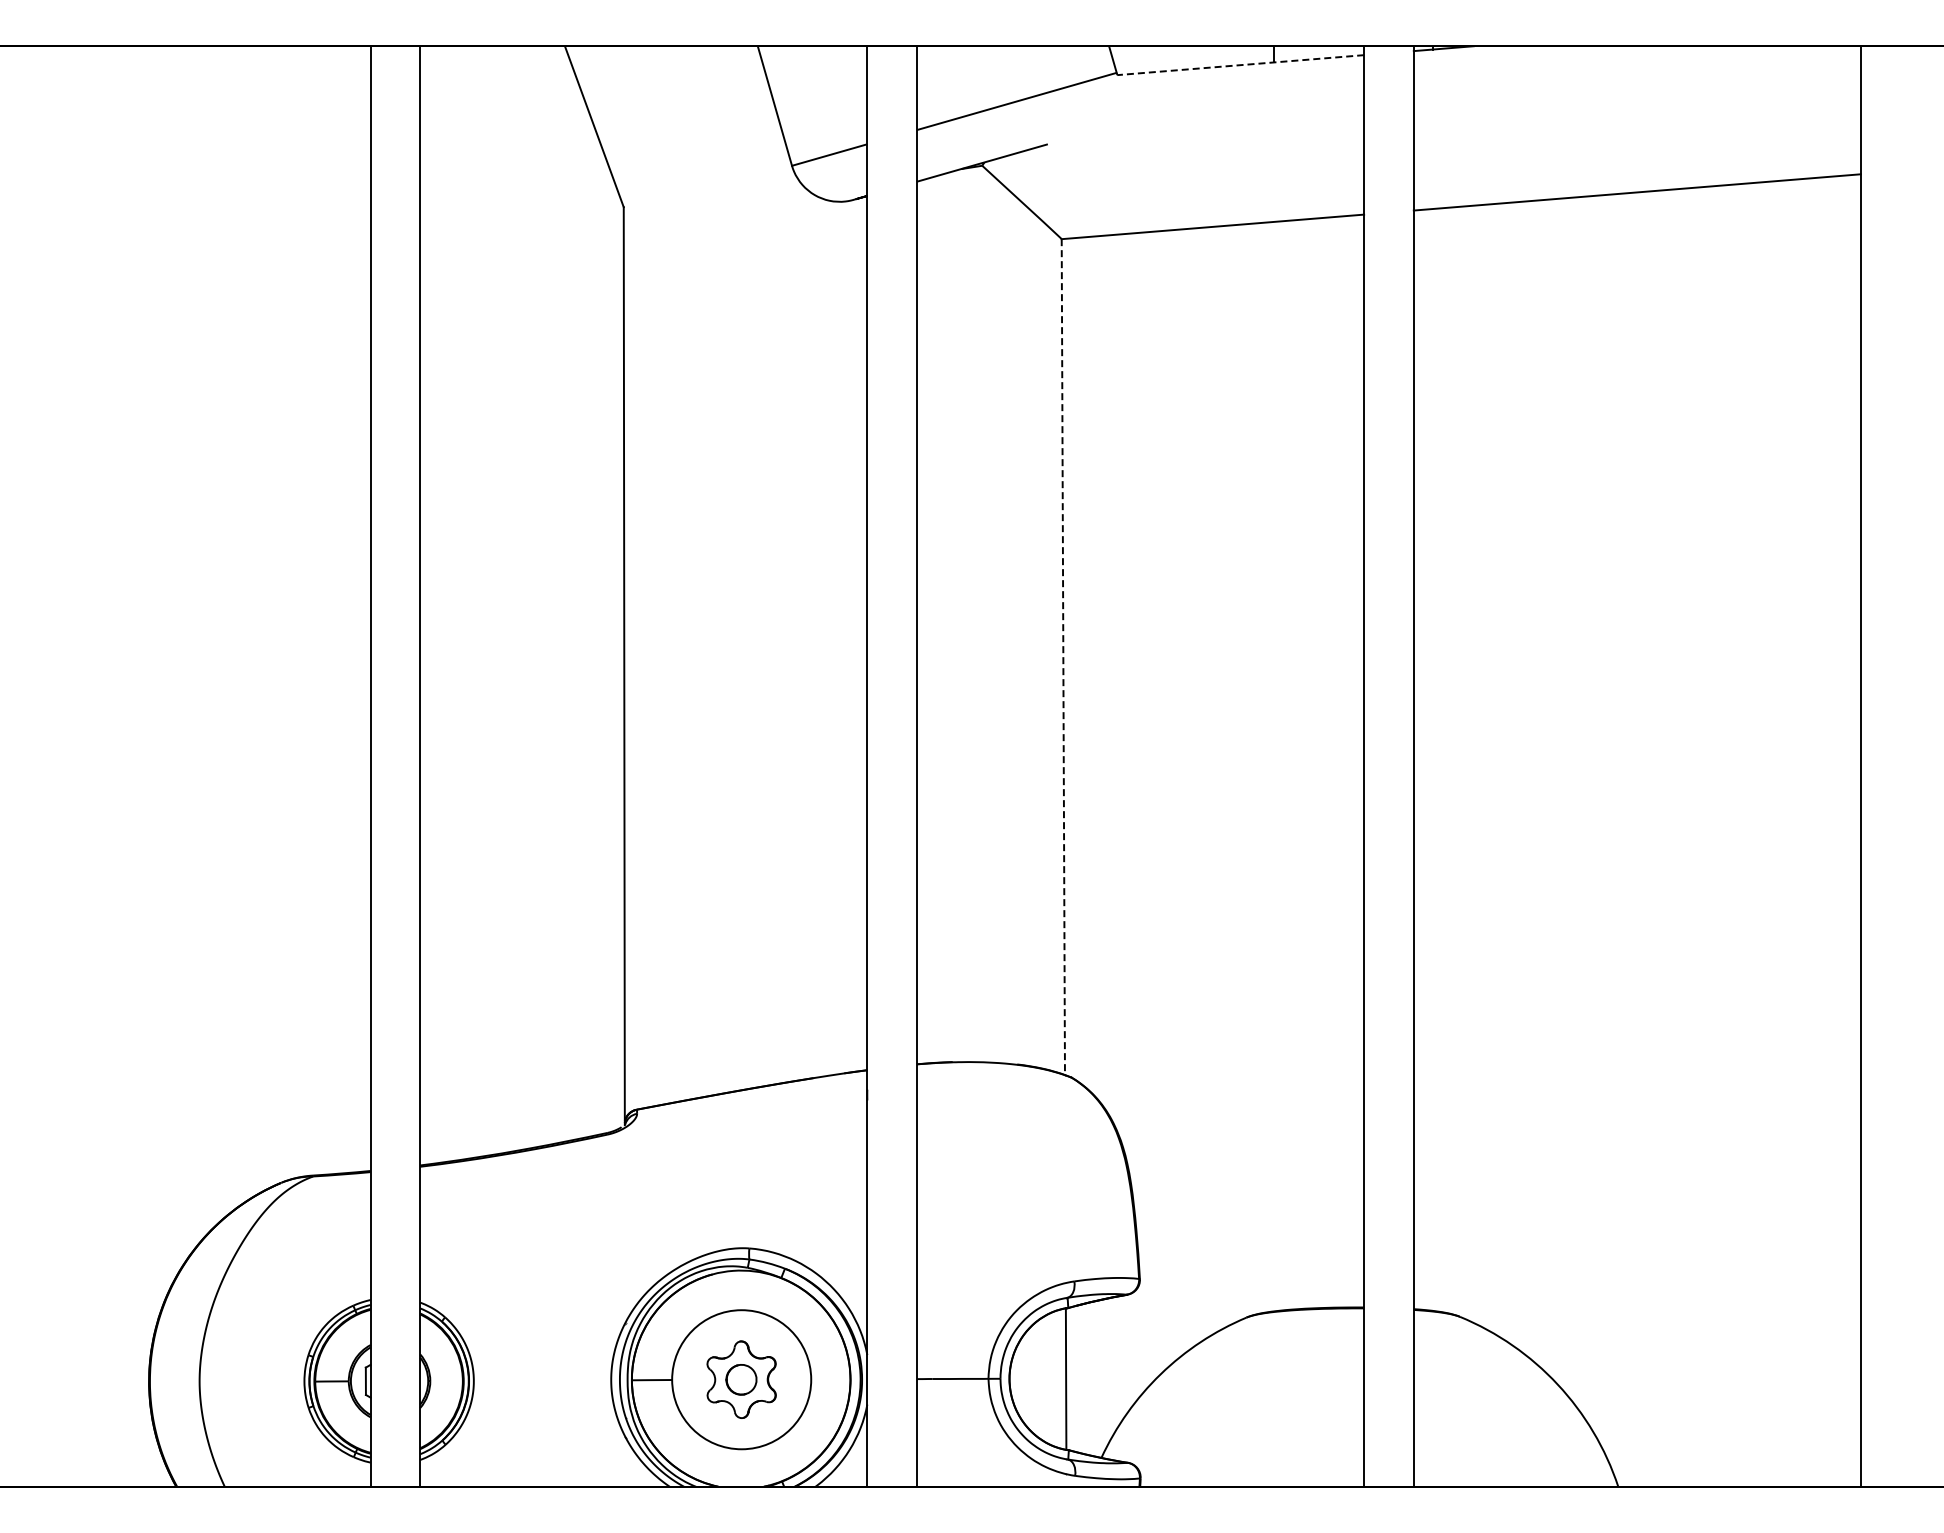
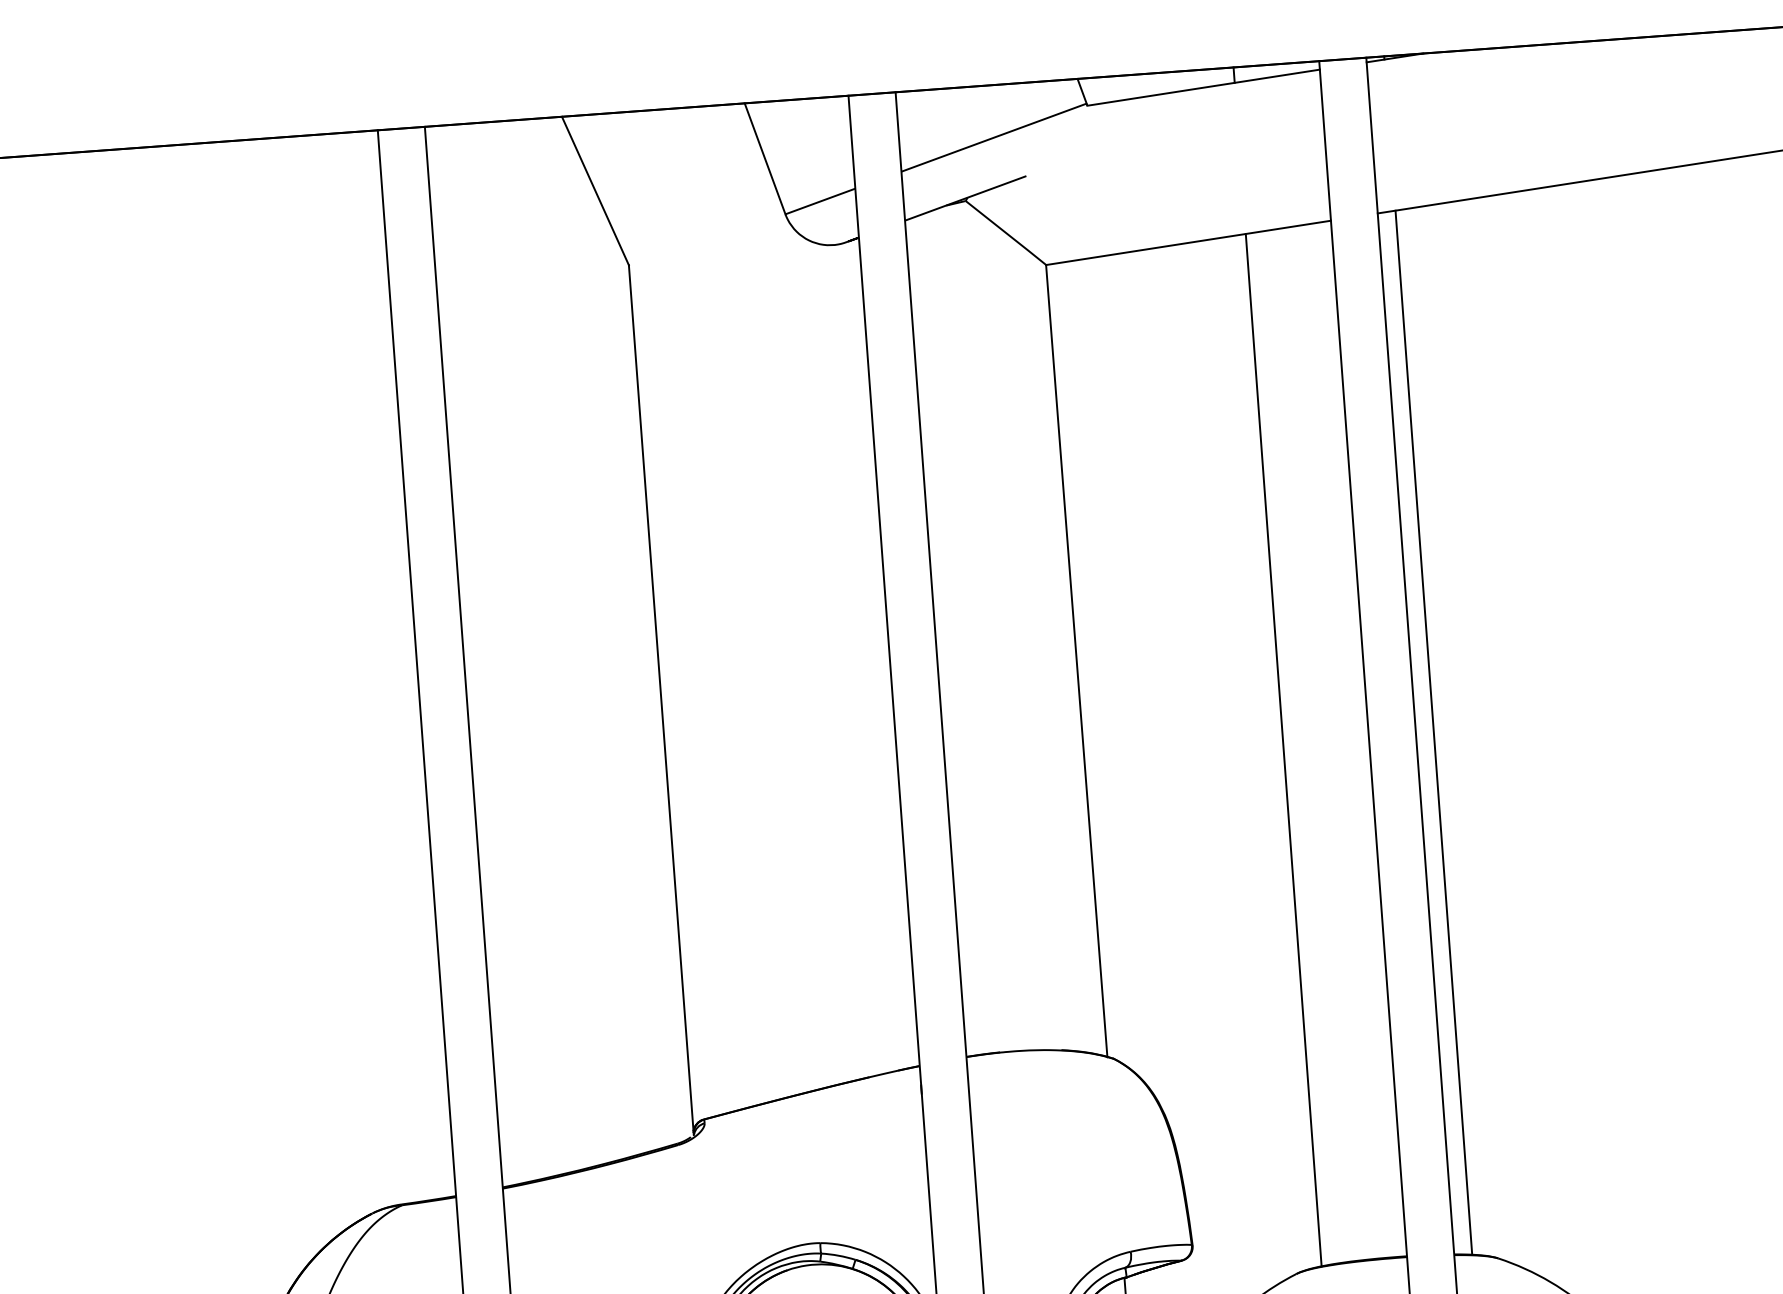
line: (1240, 65) -> (1203, 88), dashed -> solid
line: (1063, 657) -> (1076, 661), dashed -> solid
line: (1432, 759) -> (1433, 732), added
line: (1273, 766) -> (1283, 749), added

